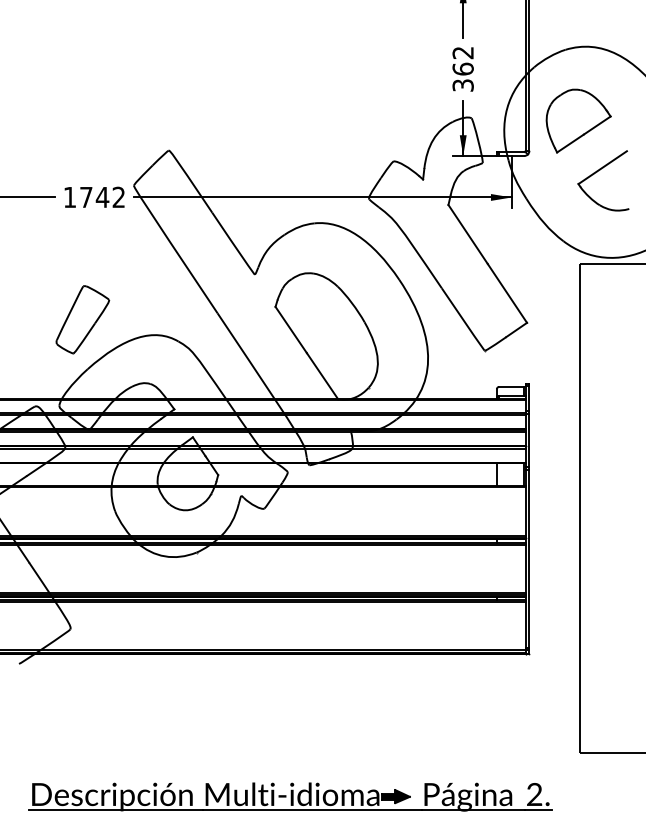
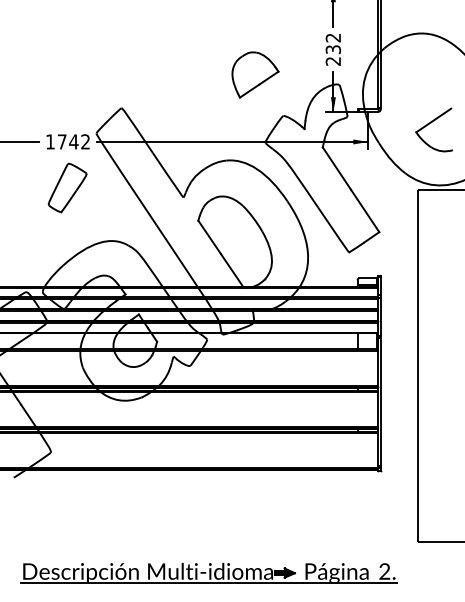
text: (463, 77) -> (333, 55), 362 -> 232
part: (578, 120) -> (255, 74), moved
part: (82, 319) -> (67, 187), moved

